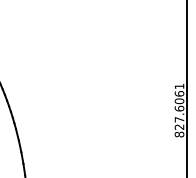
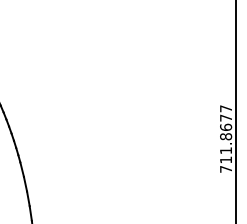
text: (179, 110) -> (226, 139), 827.6061 -> 711.8677

